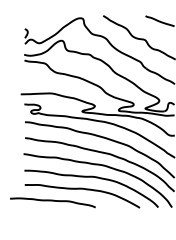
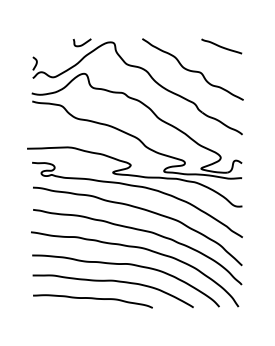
curve: (60, 19) -> (82, 43), added
curve: (52, 201) -> (92, 299), moved

